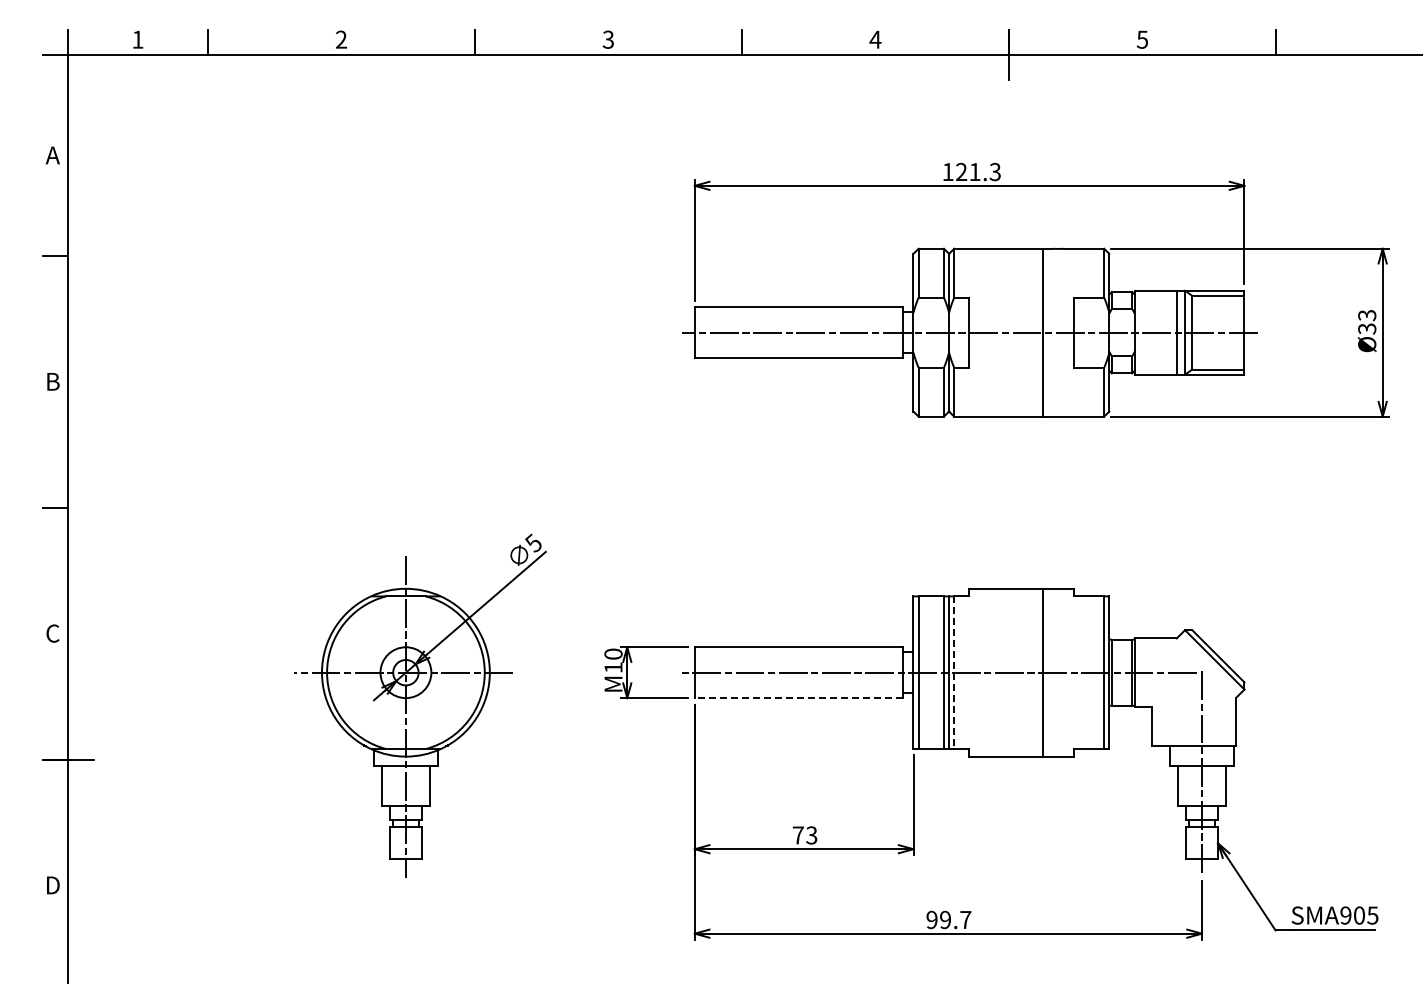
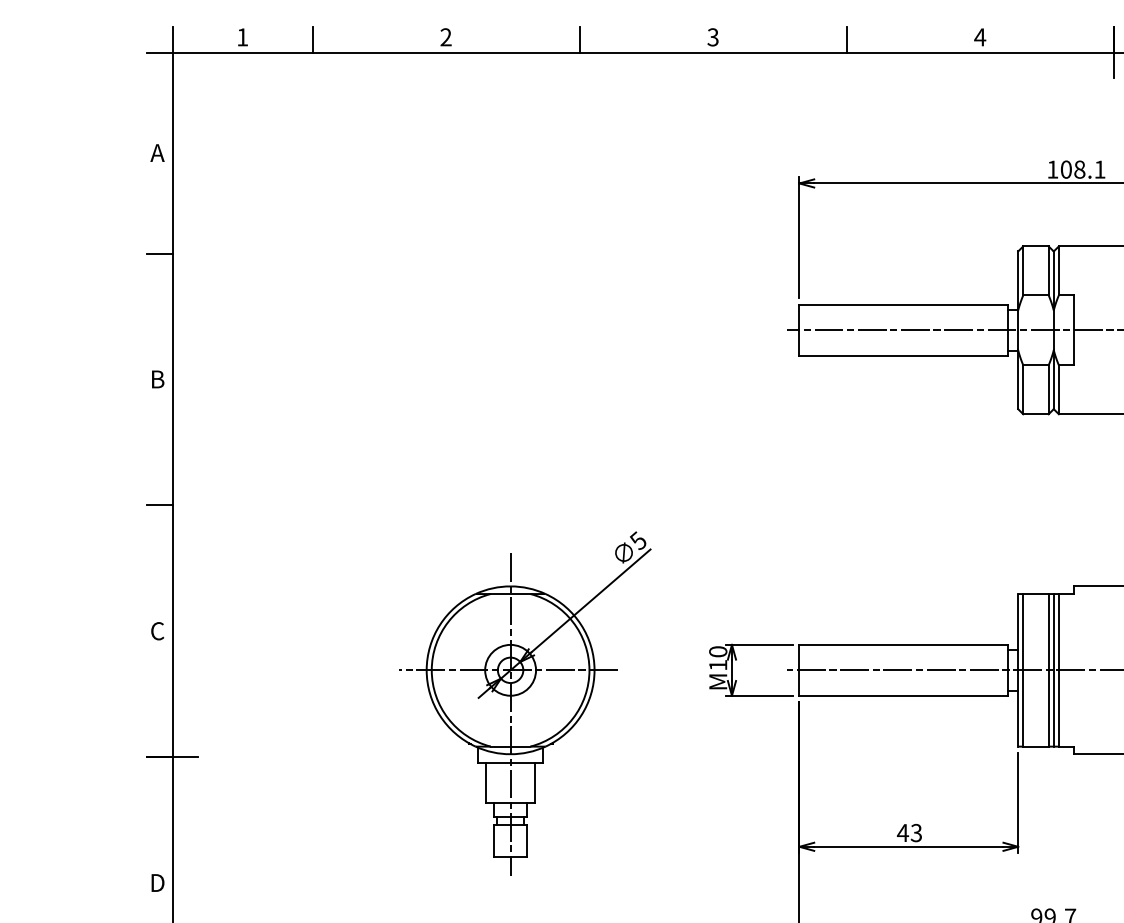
text: (978, 171) -> (1083, 169), 121.3 -> 108.1
line: (954, 673) -> (1059, 671), dashed -> solid
line: (798, 698) -> (903, 696), dashed -> solid
text: (798, 835) -> (903, 833), 73 -> 43

